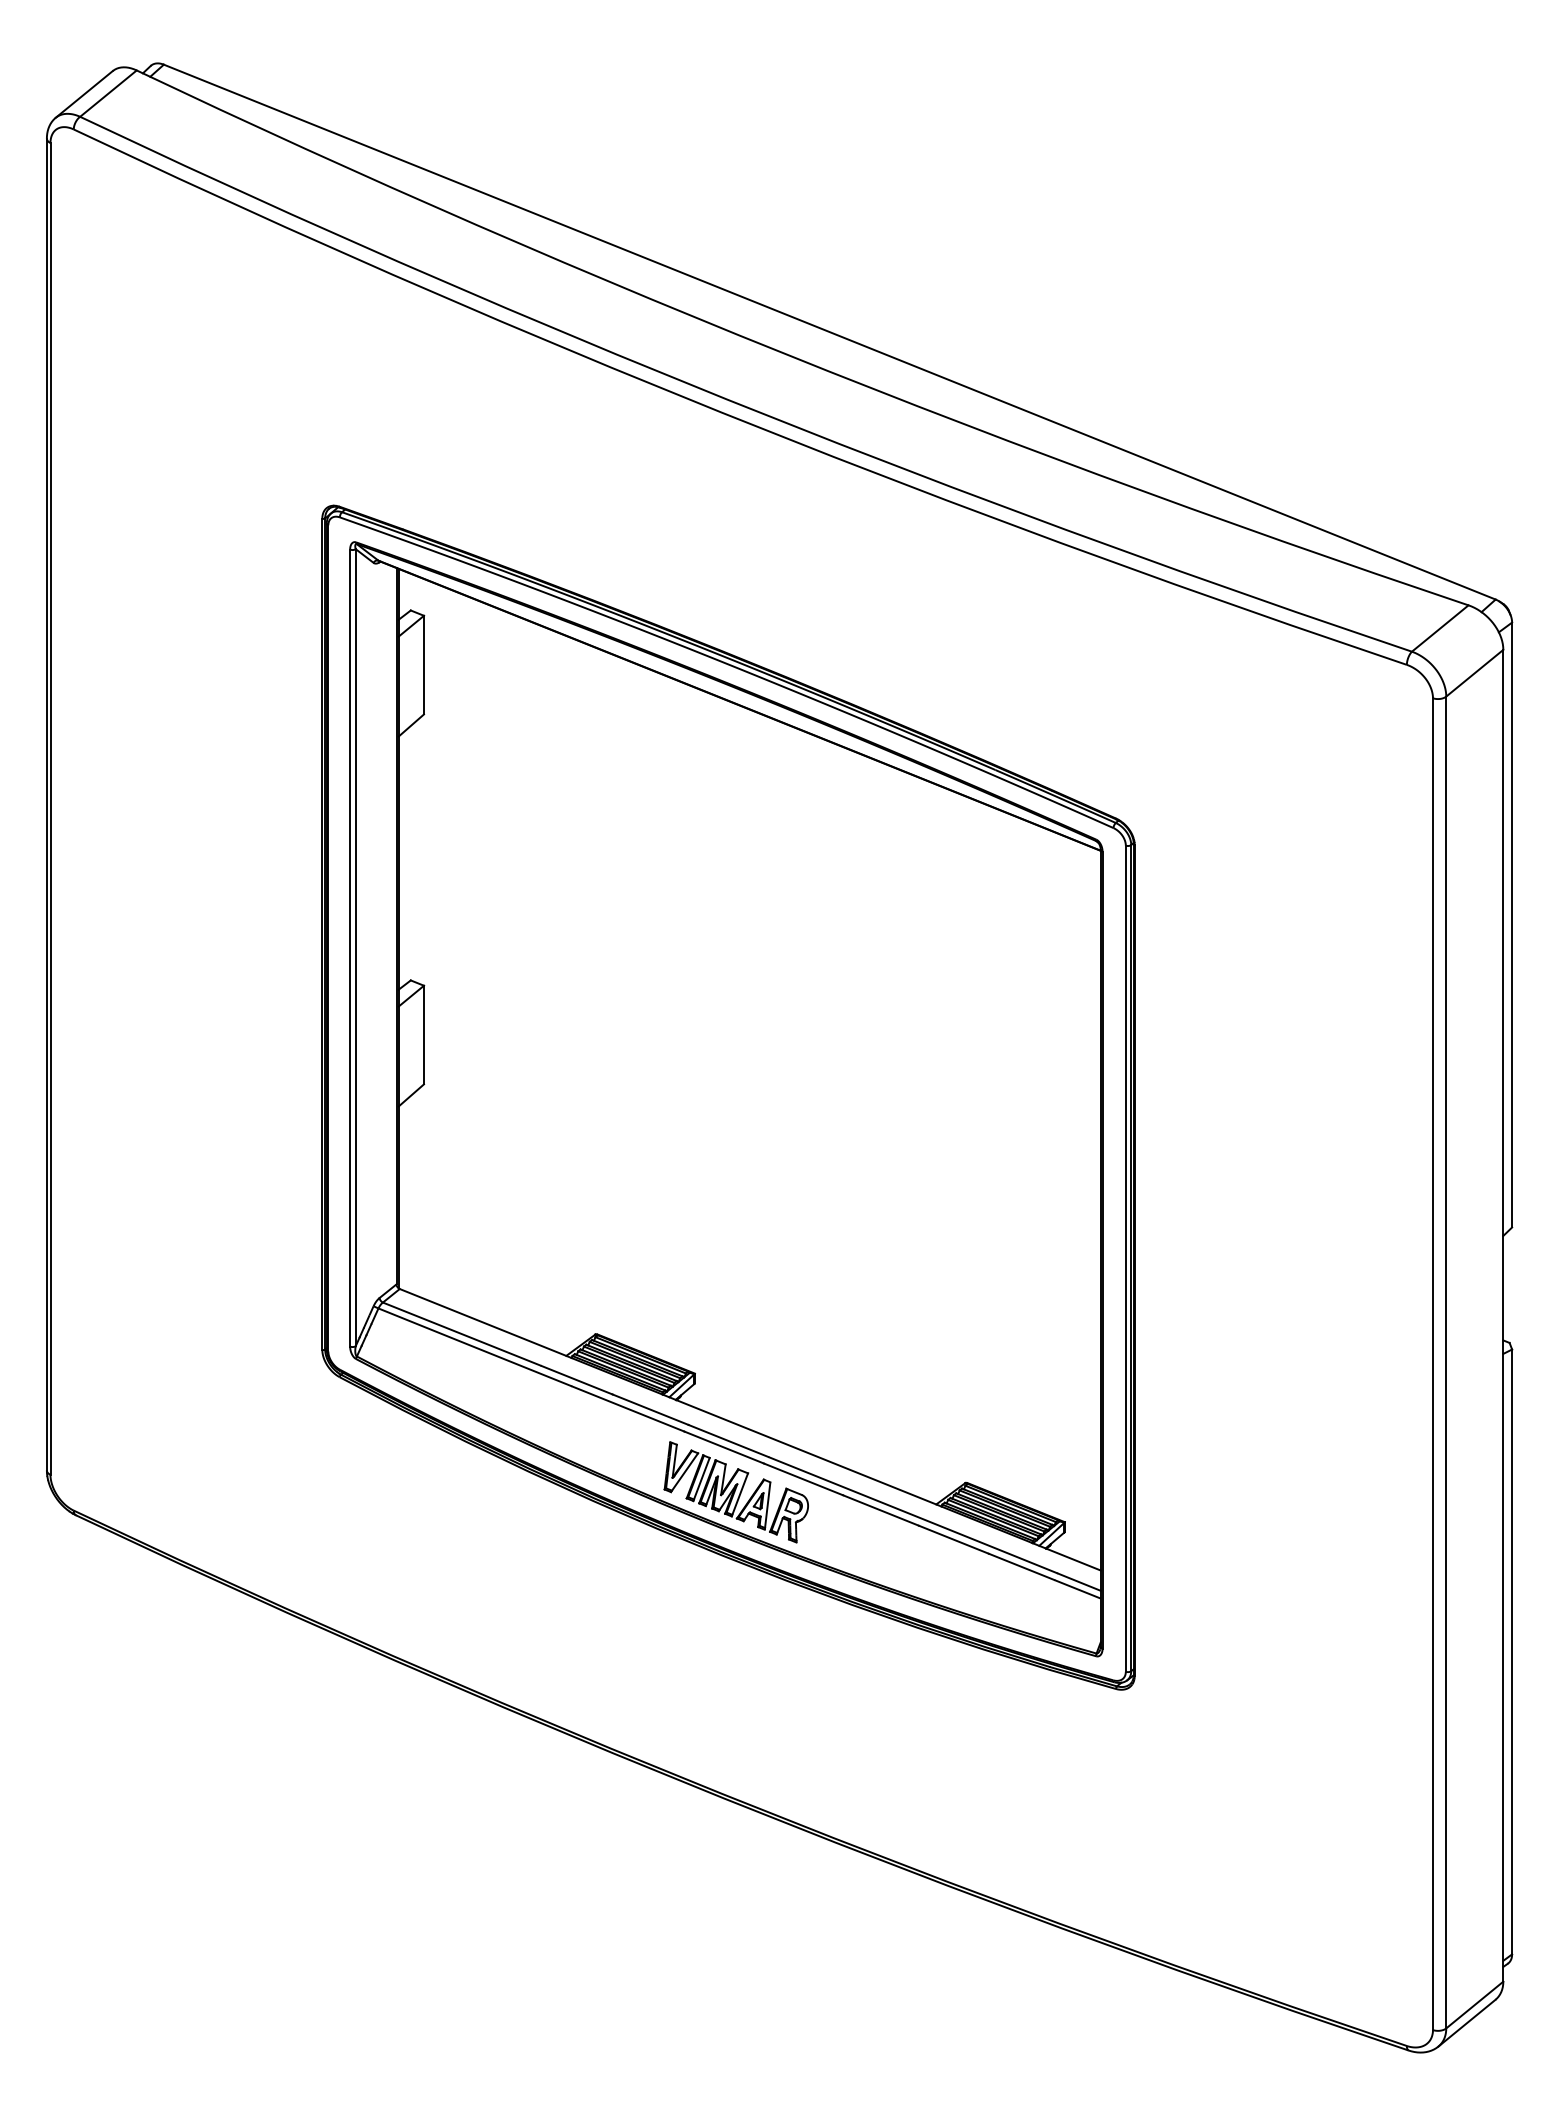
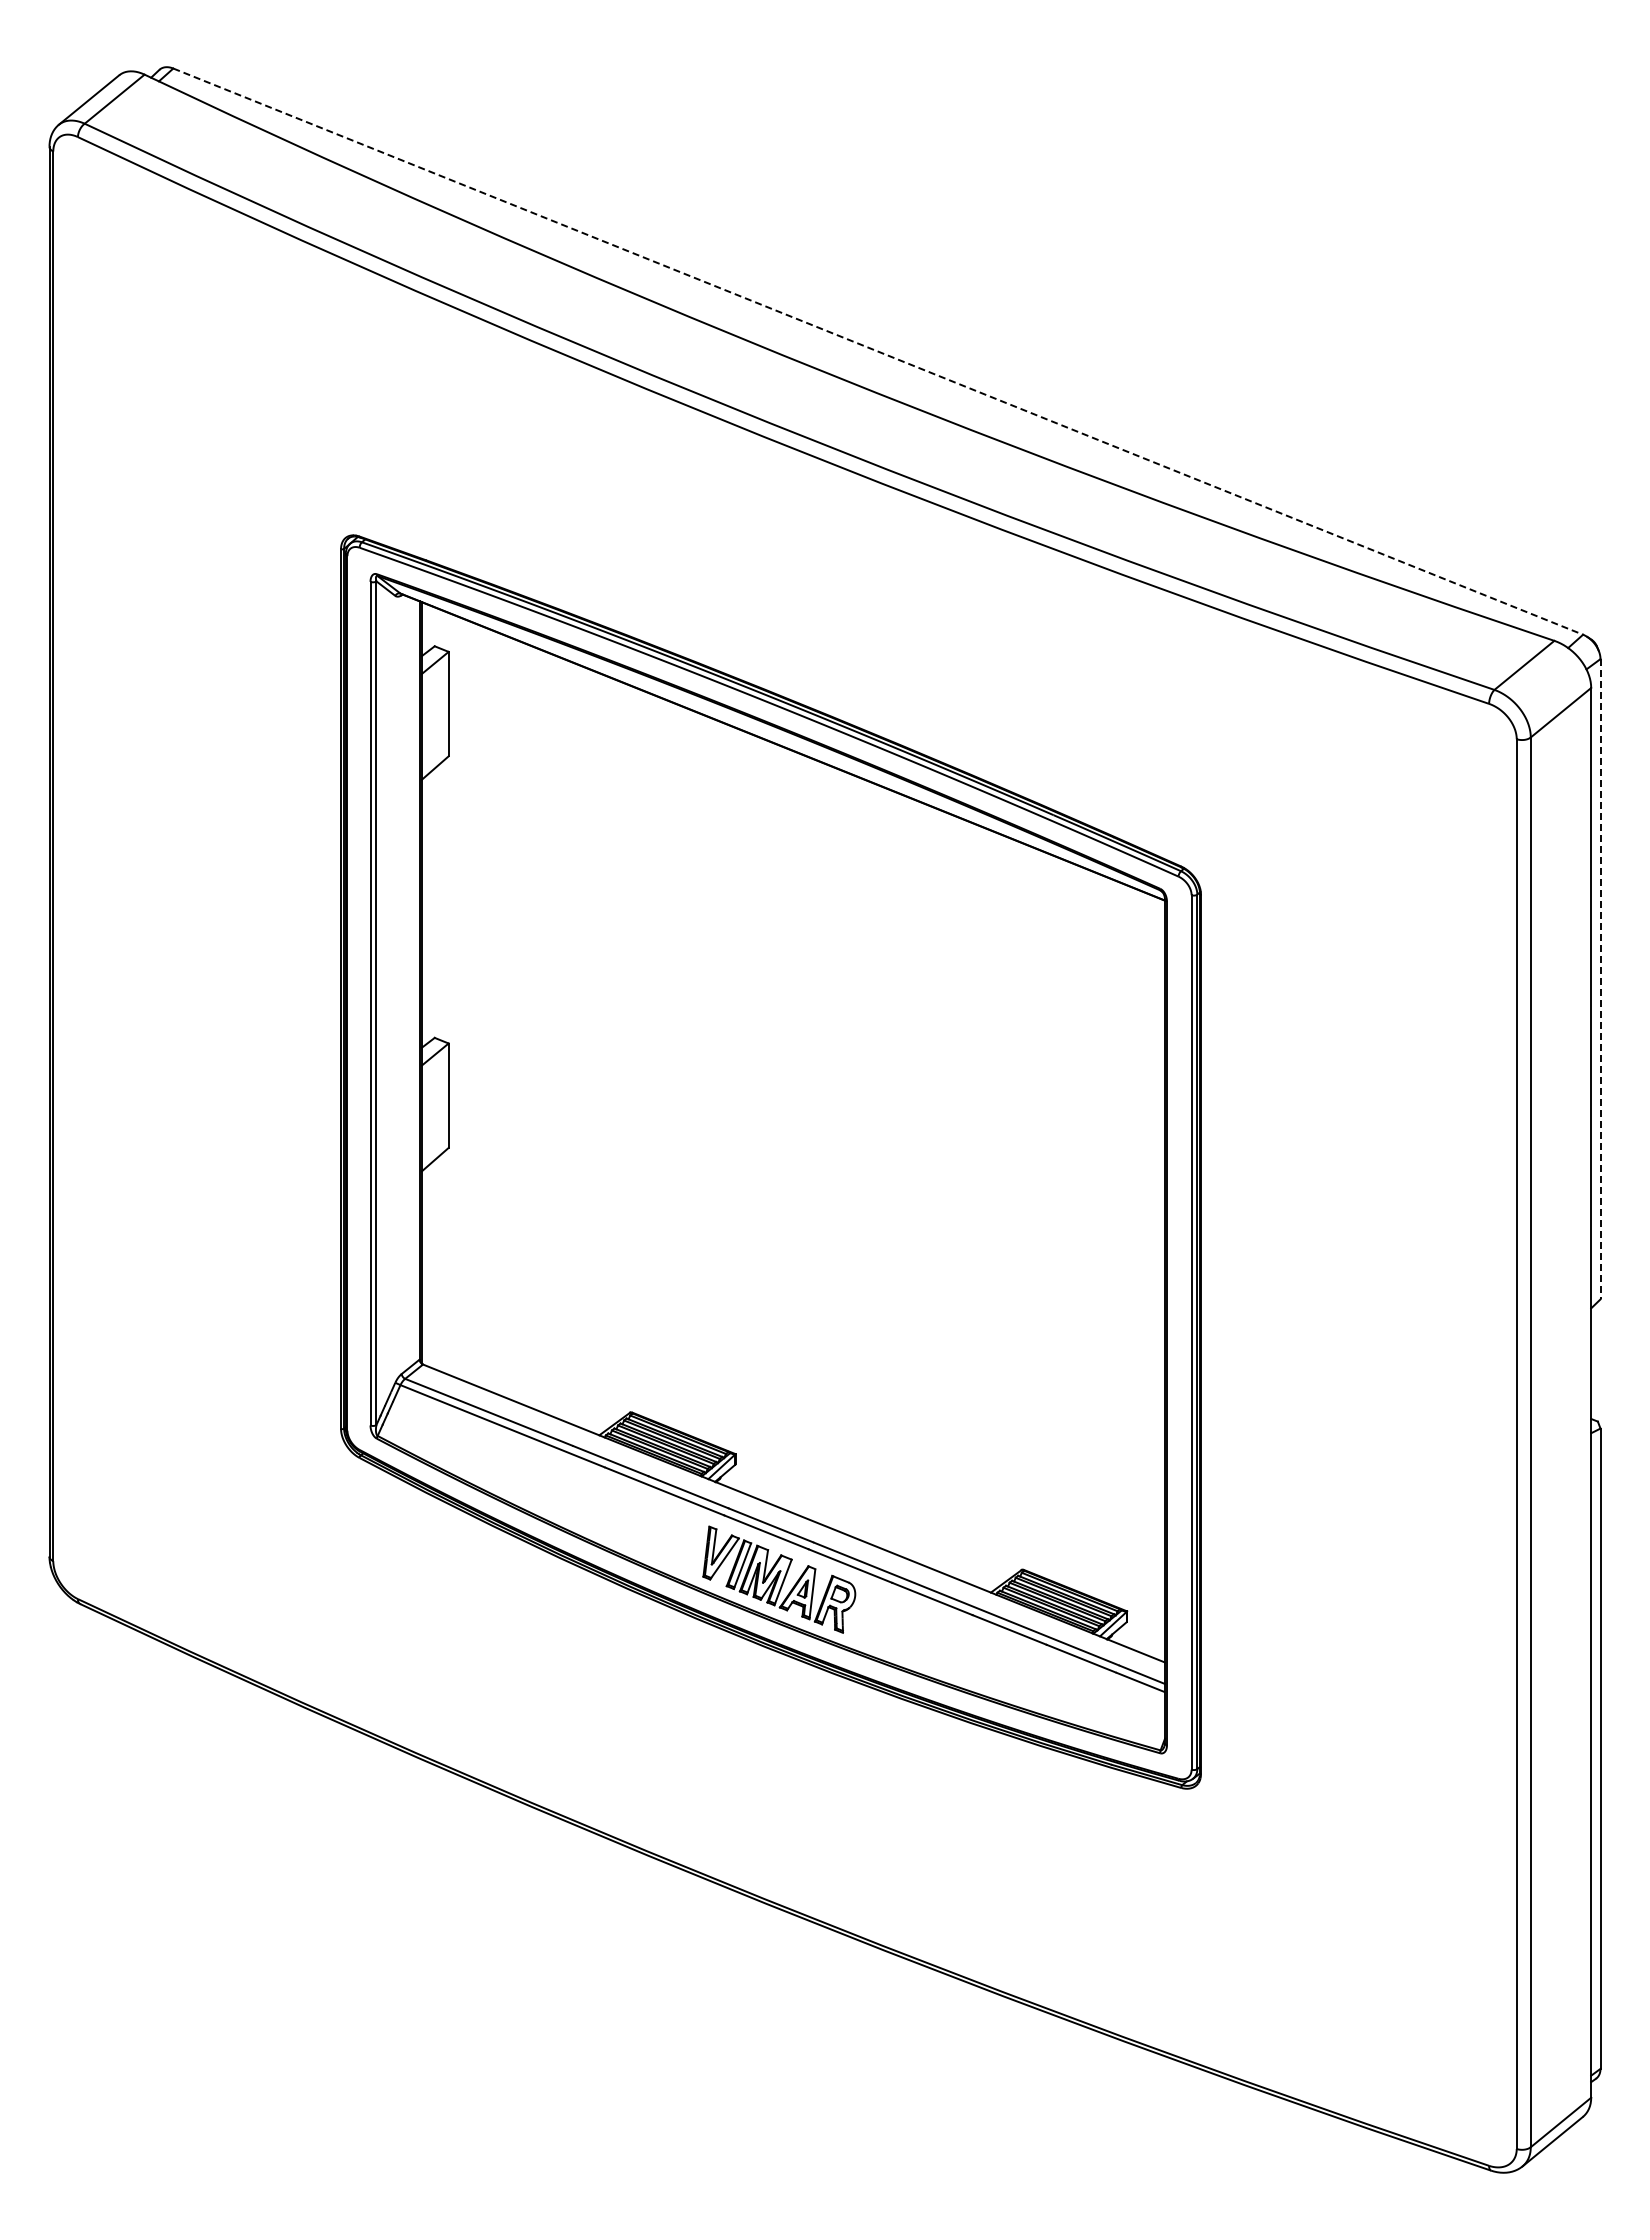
line: (830, 331) -> (878, 351), solid -> dashed
line: (1512, 925) -> (1600, 979), solid -> dashed

